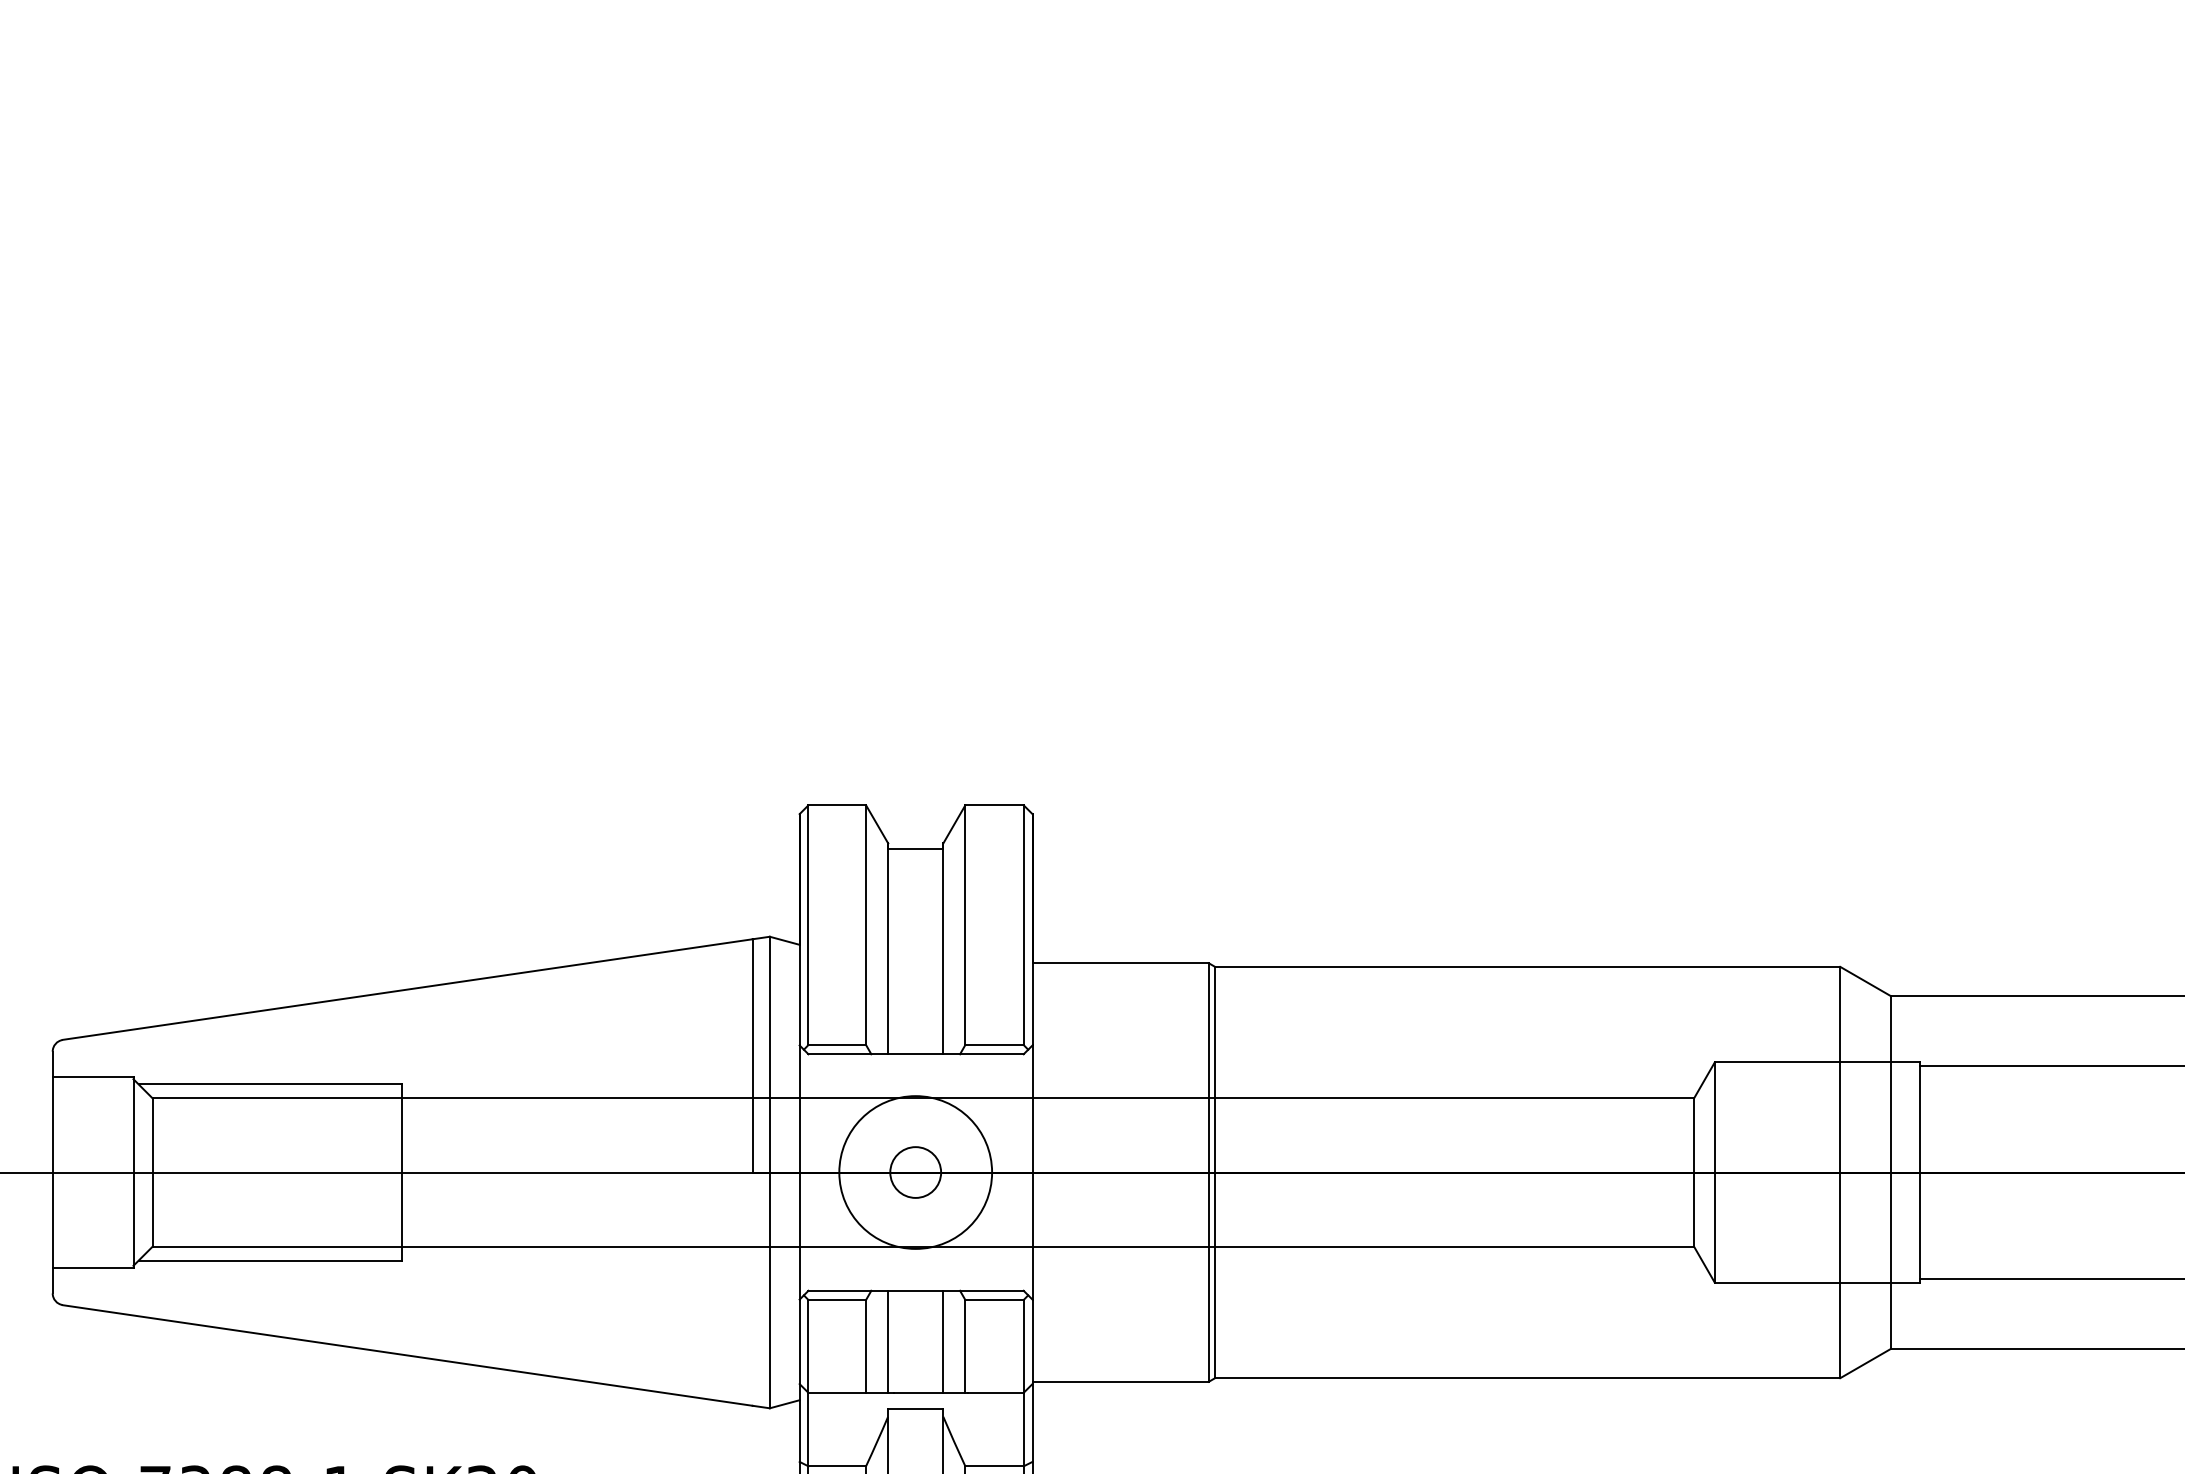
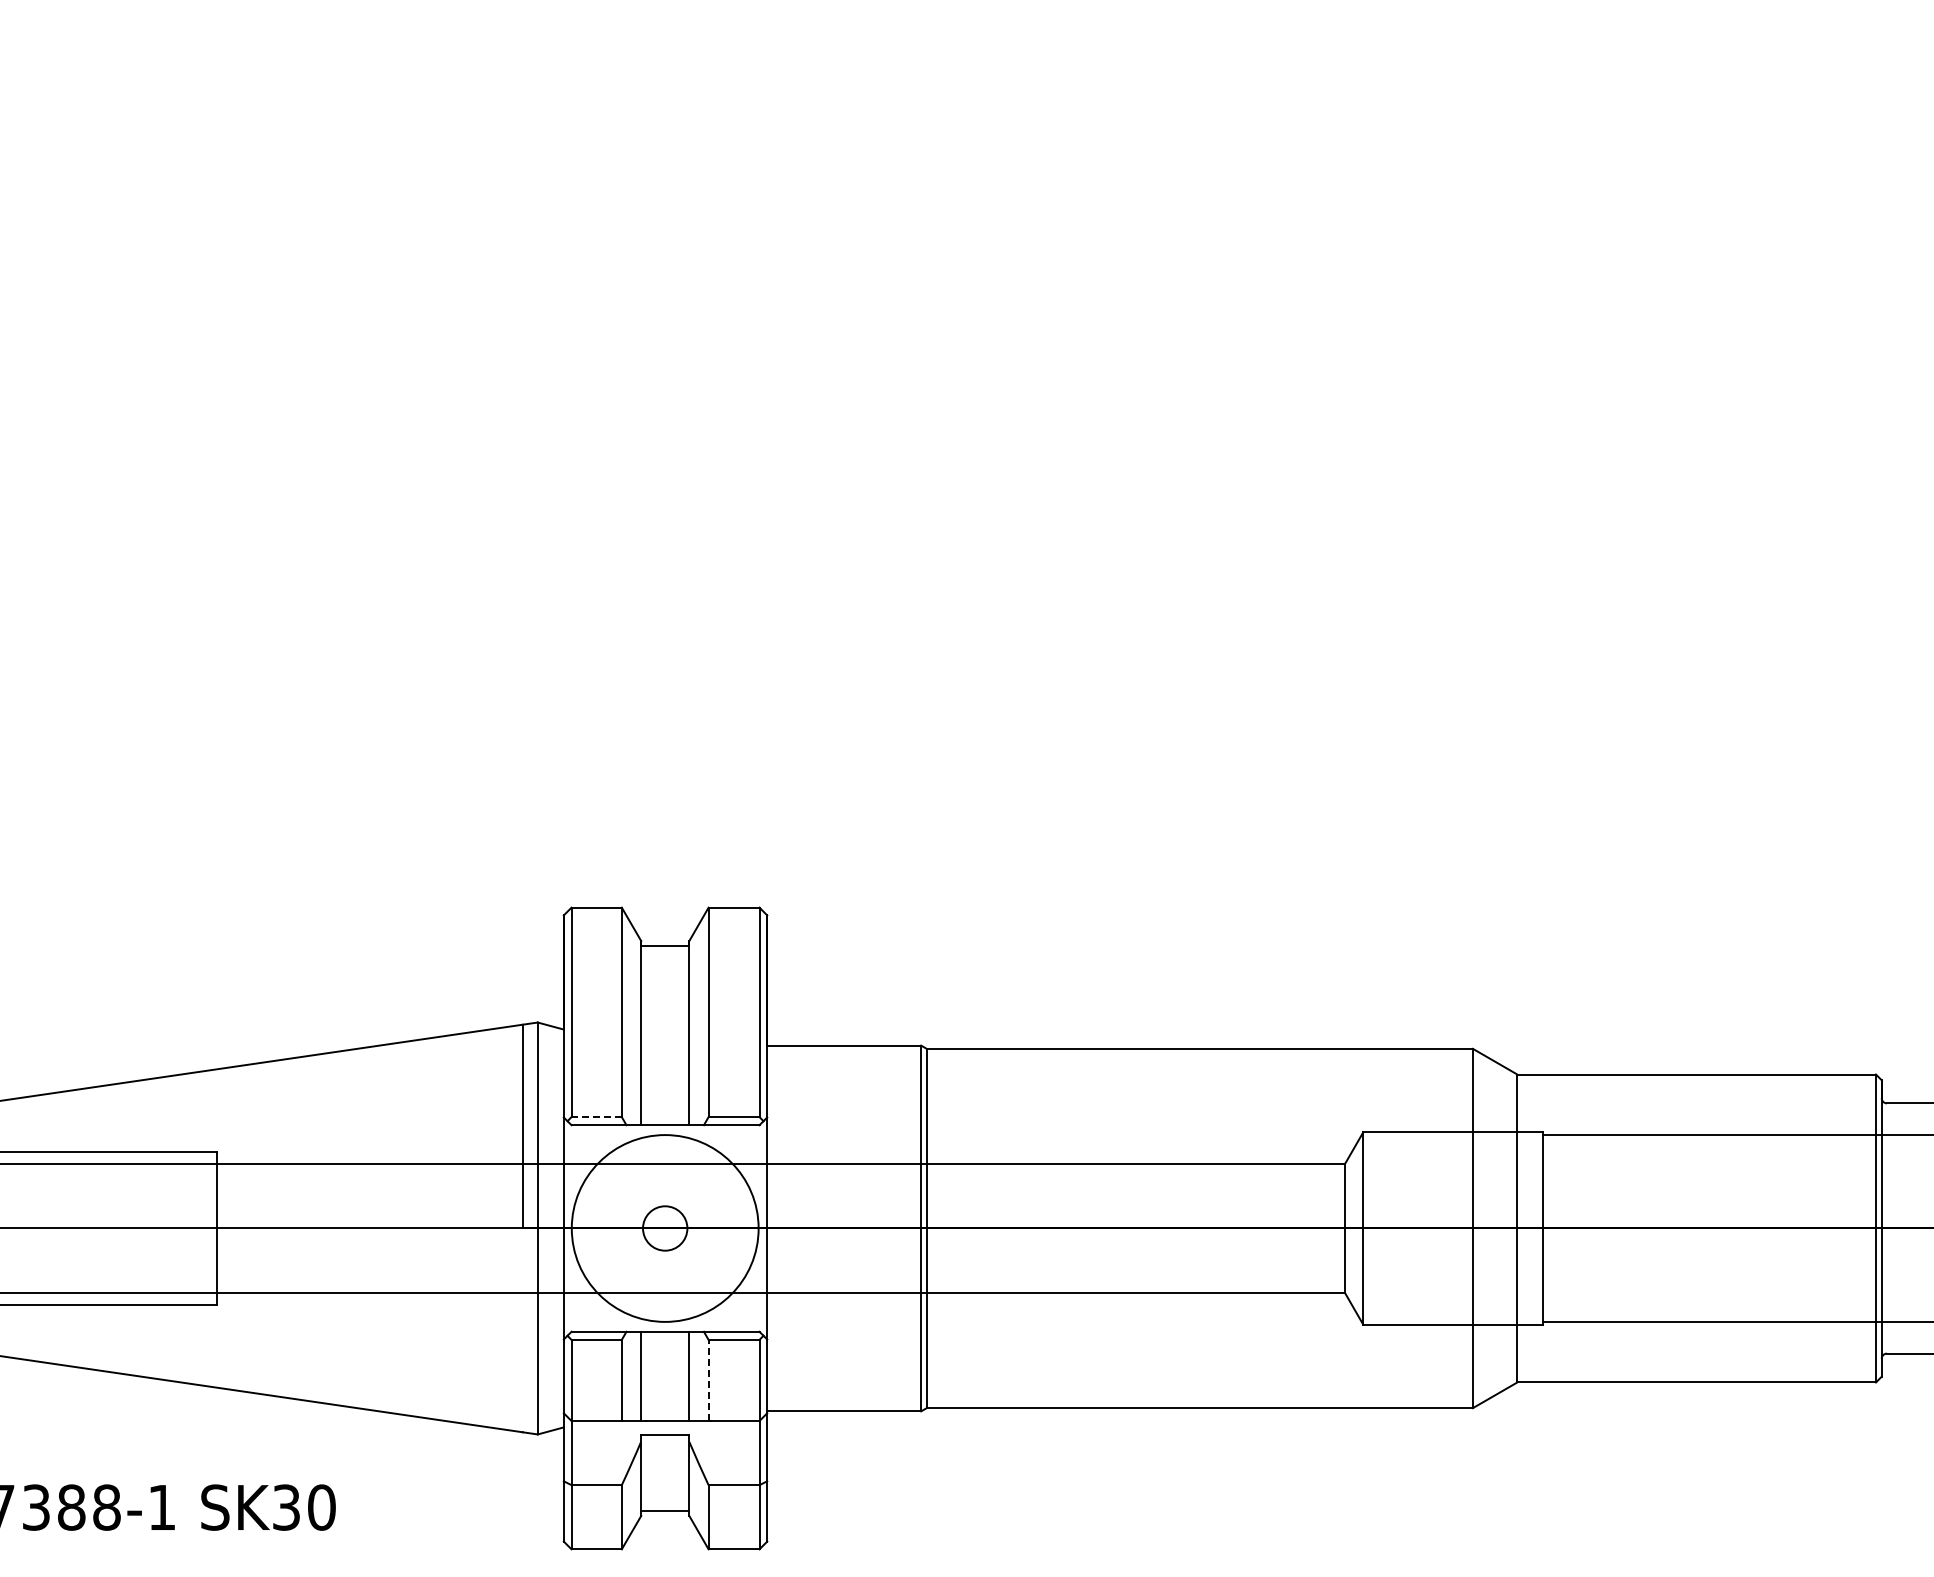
line: (837, 1045) -> (596, 1117), solid -> dashed
circle: (914, 1172) -> (664, 1228), size x1.4
line: (965, 1346) -> (708, 1380), solid -> dashed

